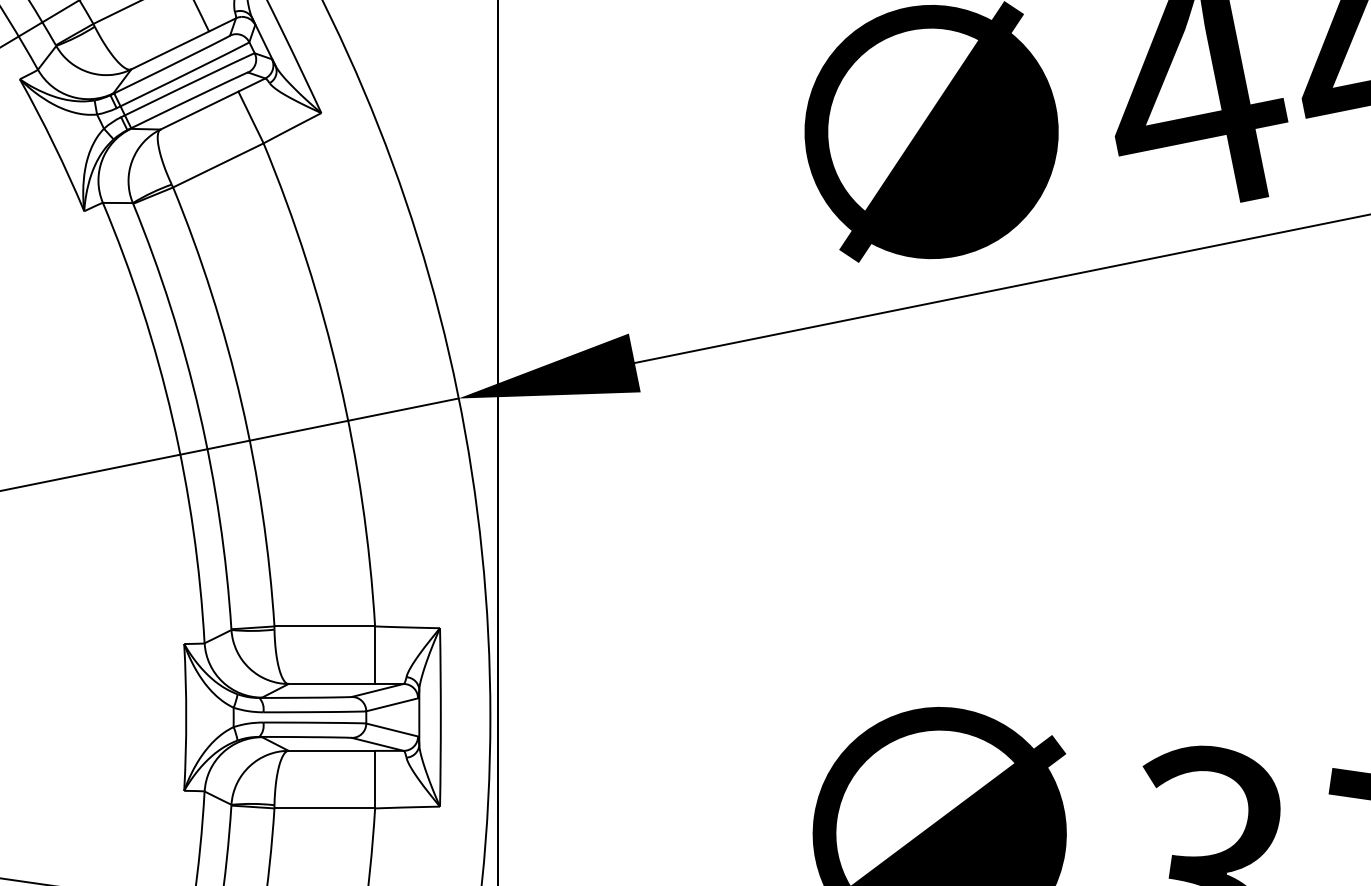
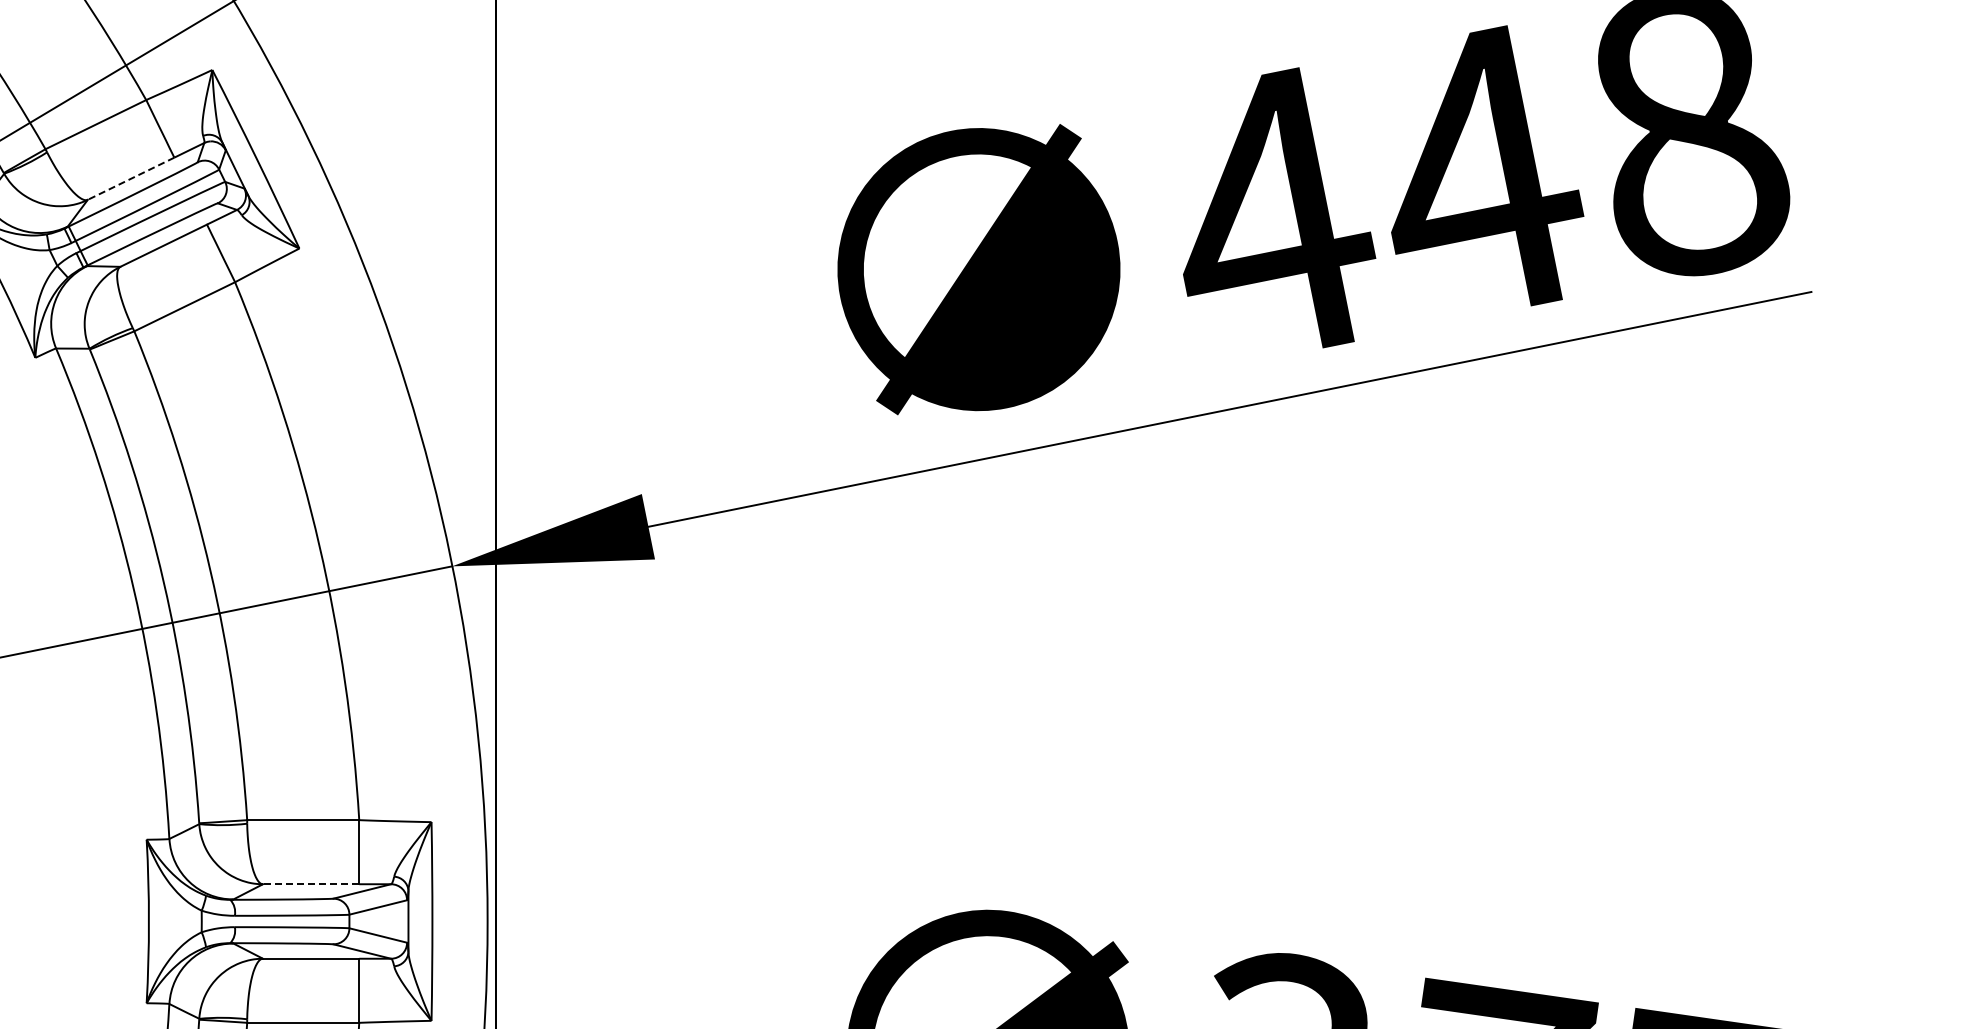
line: (169, 50) -> (130, 178), solid -> dashed
line: (331, 684) -> (310, 884), solid -> dashed

